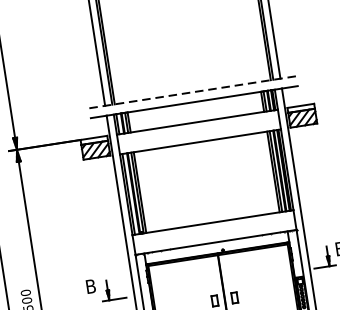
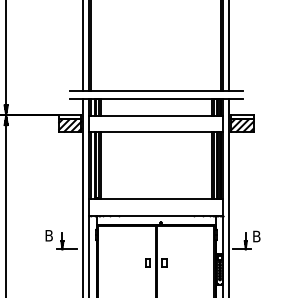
line: (192, 92) -> (156, 90), dashed -> solid

